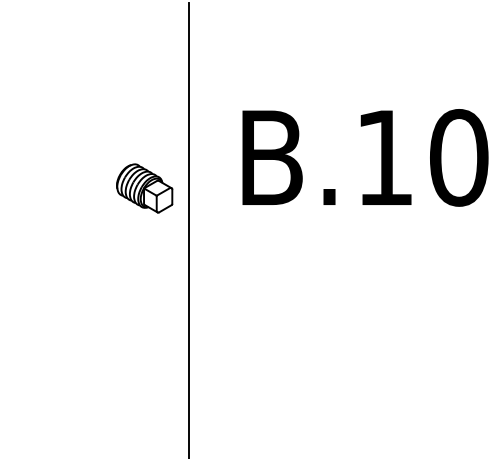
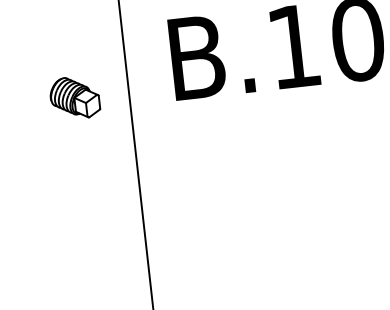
part: (144, 188) -> (74, 97), moved

